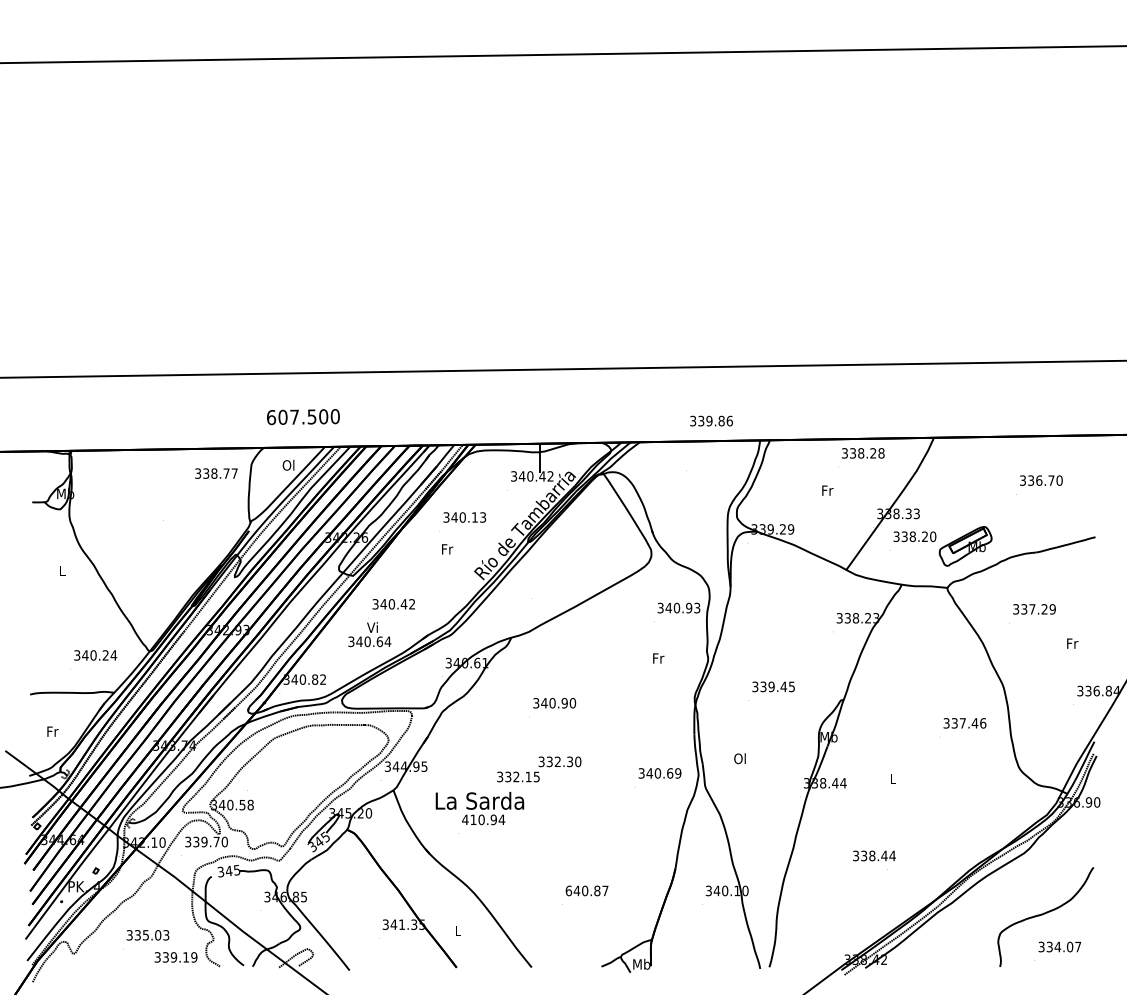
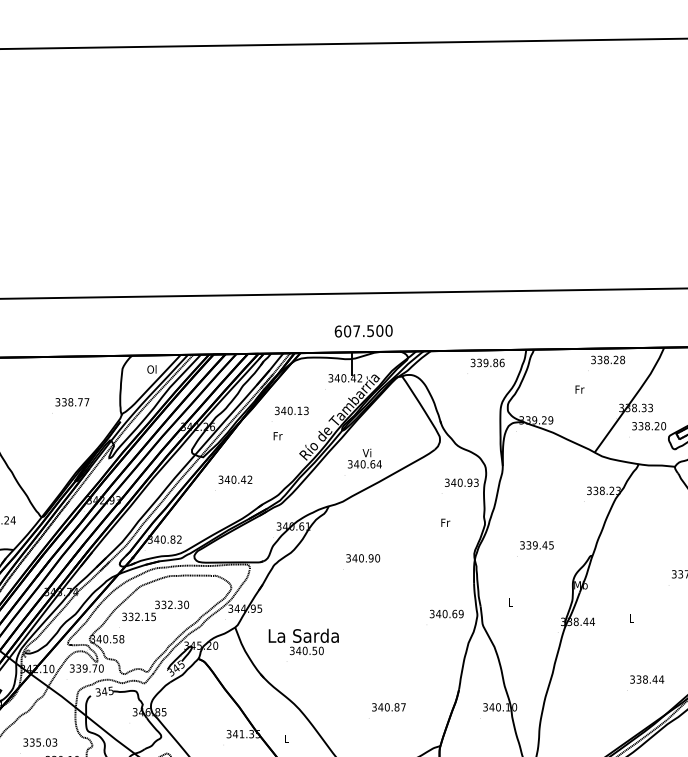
text: (303, 417) -> (363, 331), moved
text: (711, 420) -> (487, 362), moved
text: (216, 473) -> (72, 402), moved
text: (369, 634) -> (364, 458), moved
text: (739, 758) -> (509, 602), Ol -> L
text: (539, 769) -> (155, 610), moved
text: (483, 819) -> (306, 650), 410.94 -> 340.50
text: (874, 855) -> (647, 679), moved
text: (568, 890) -> (374, 706), 640.87 -> 340.87

